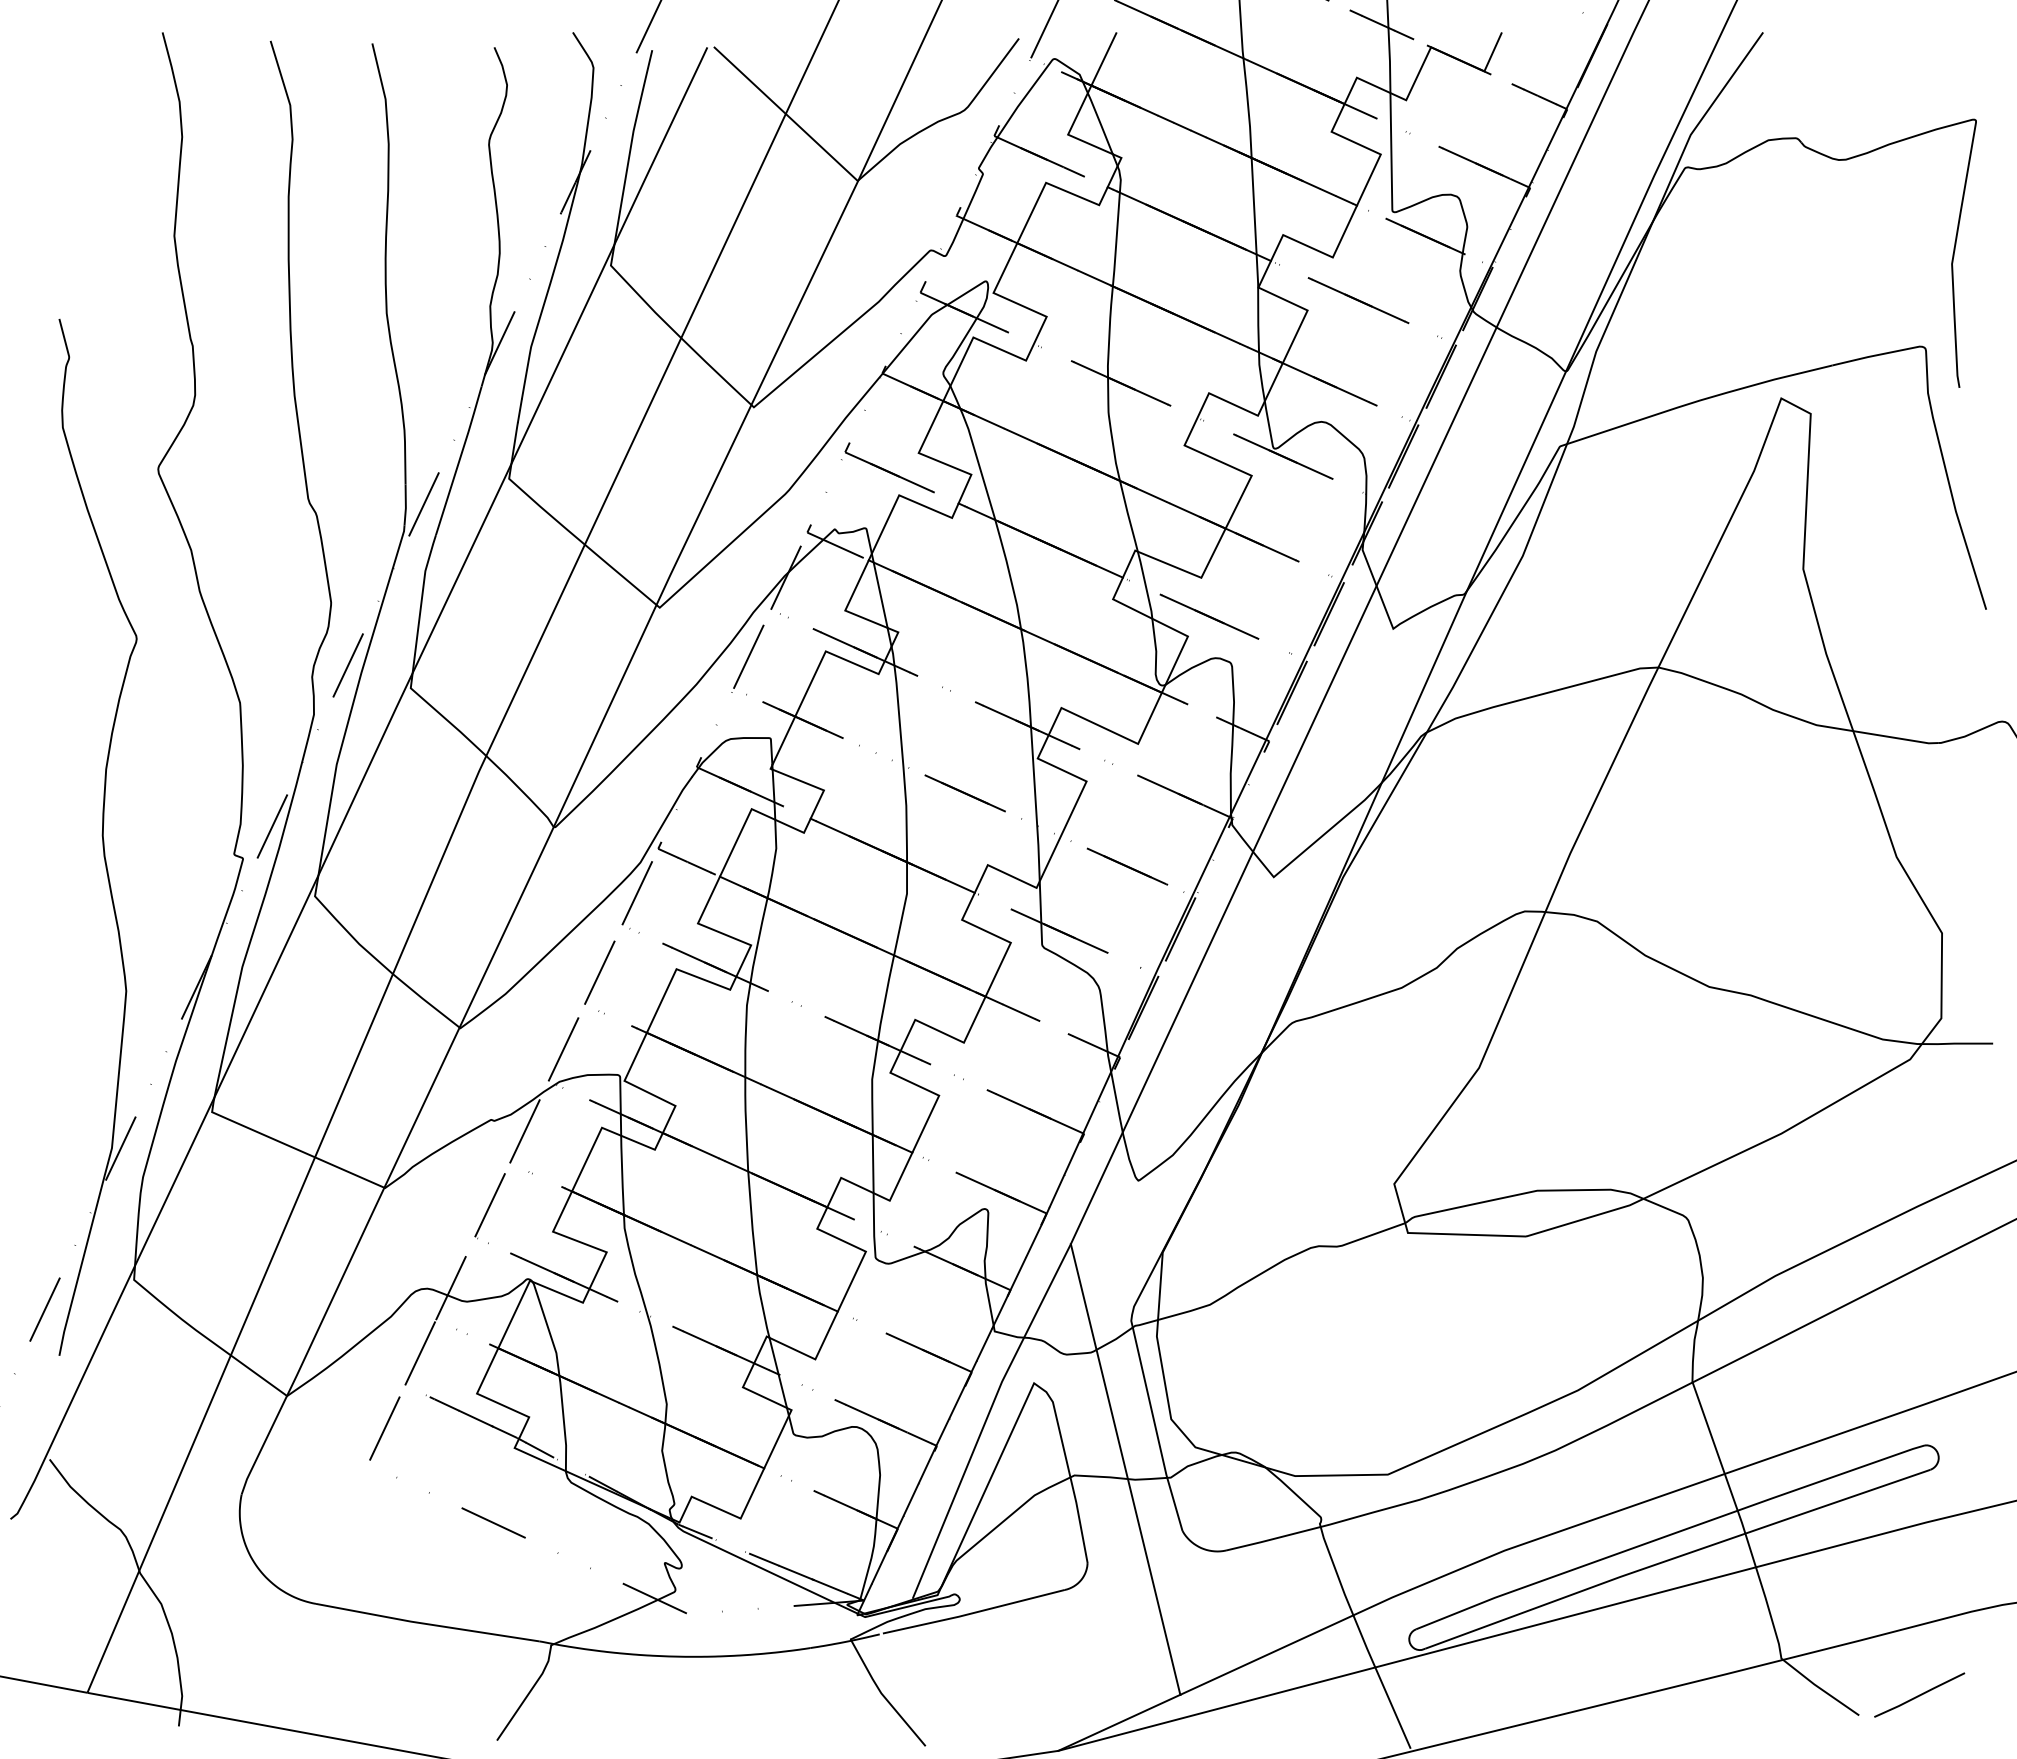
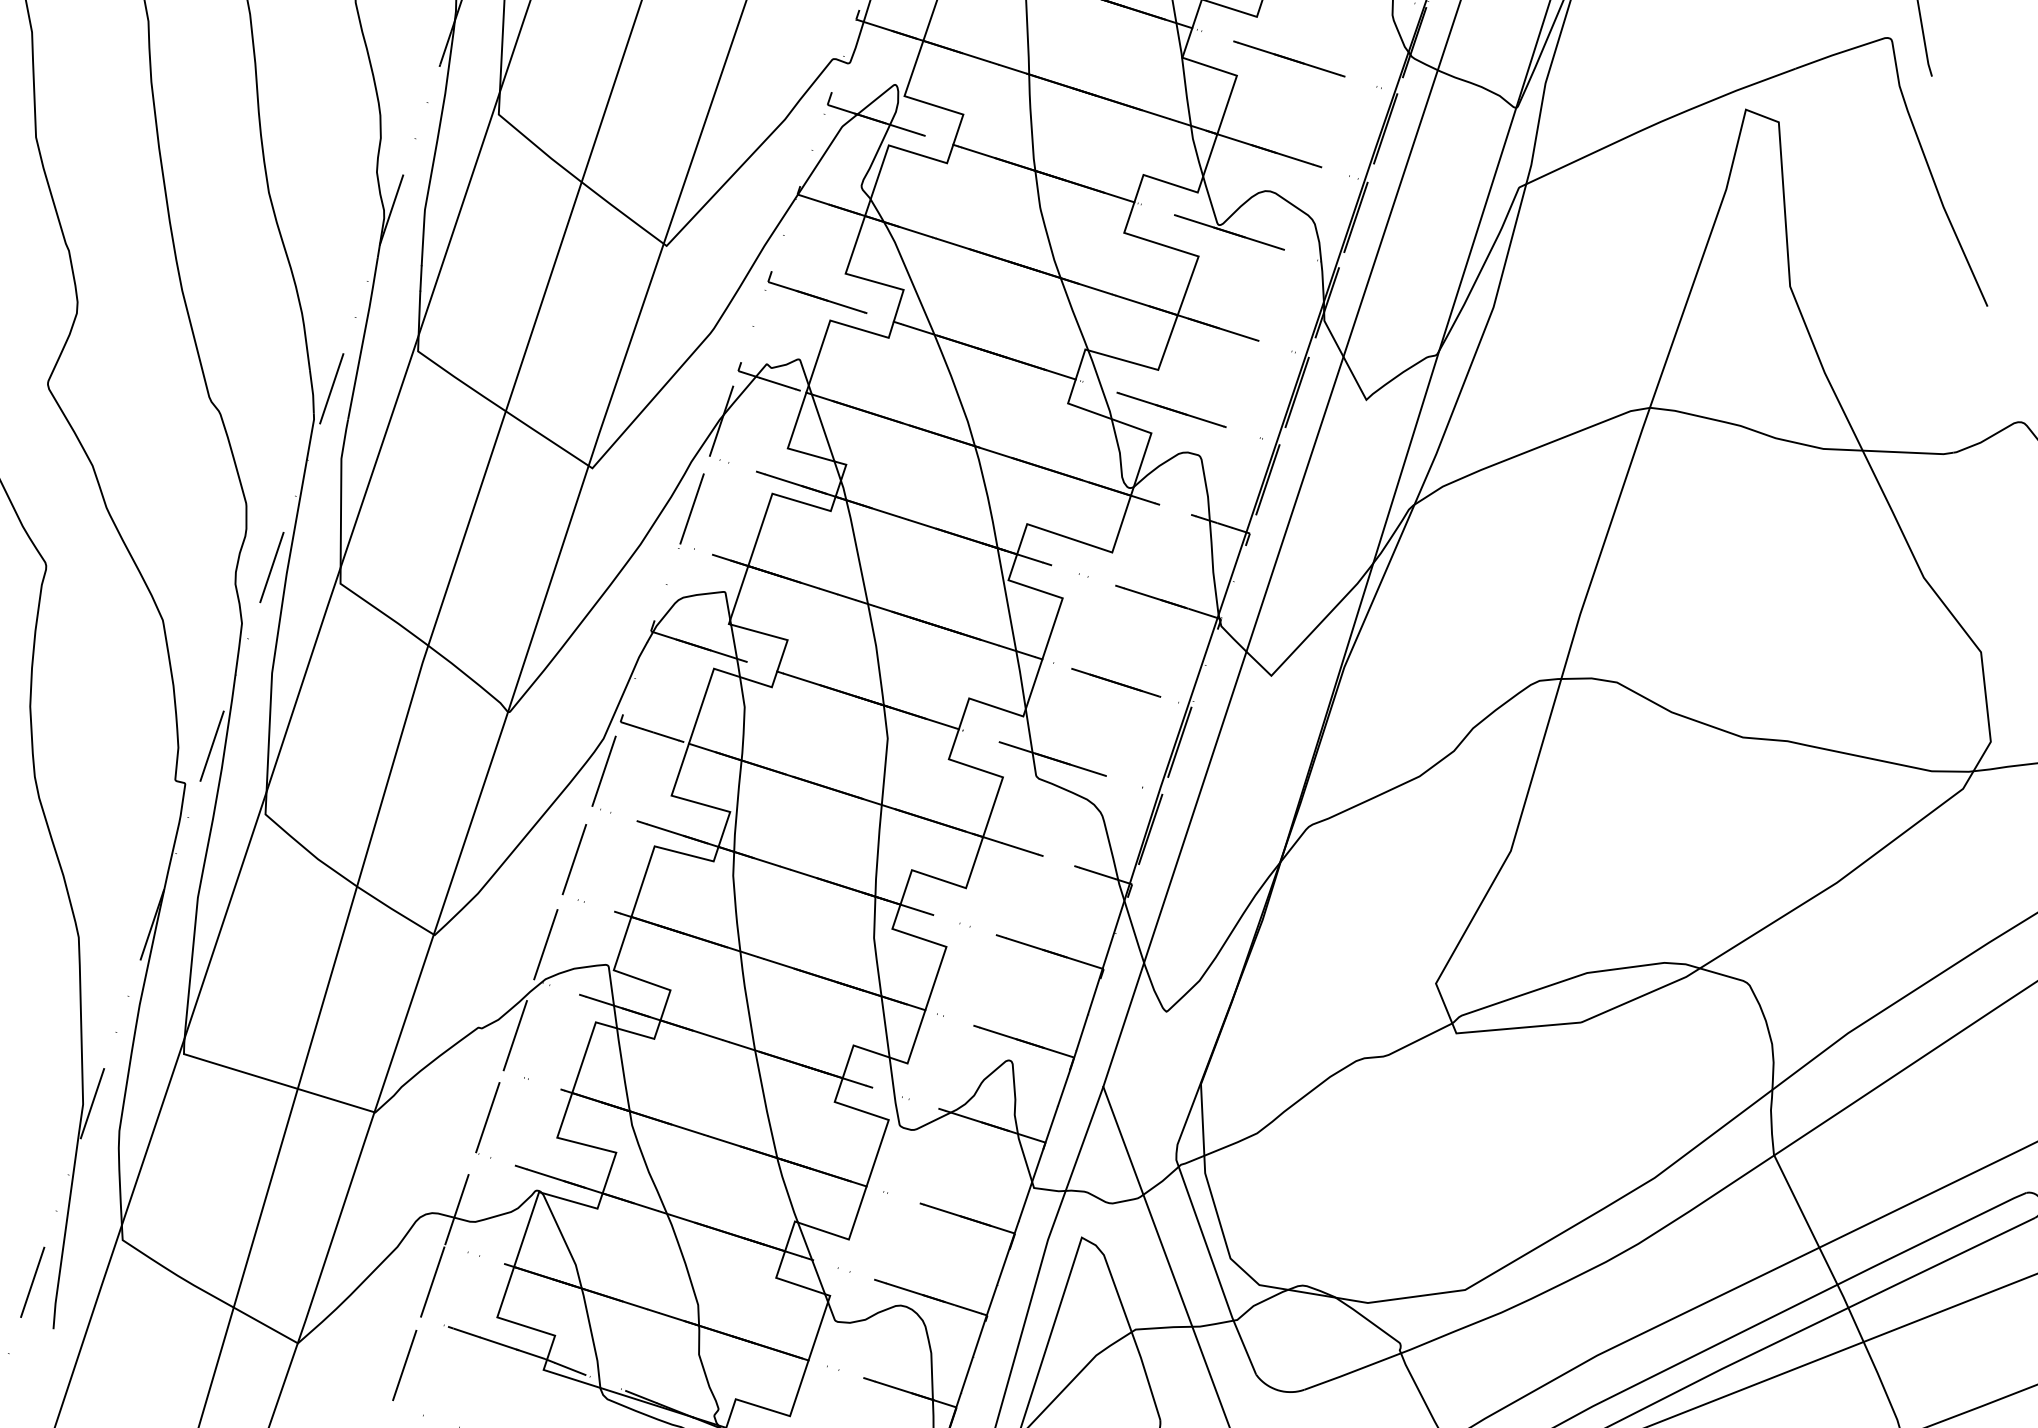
line: (1115, 380) -> (1043, 173), added
line: (966, 698) -> (926, 525), added
line: (927, 776) -> (894, 612), added
line: (818, 1013) -> (809, 875), added
line: (671, 1325) -> (693, 1221), added

